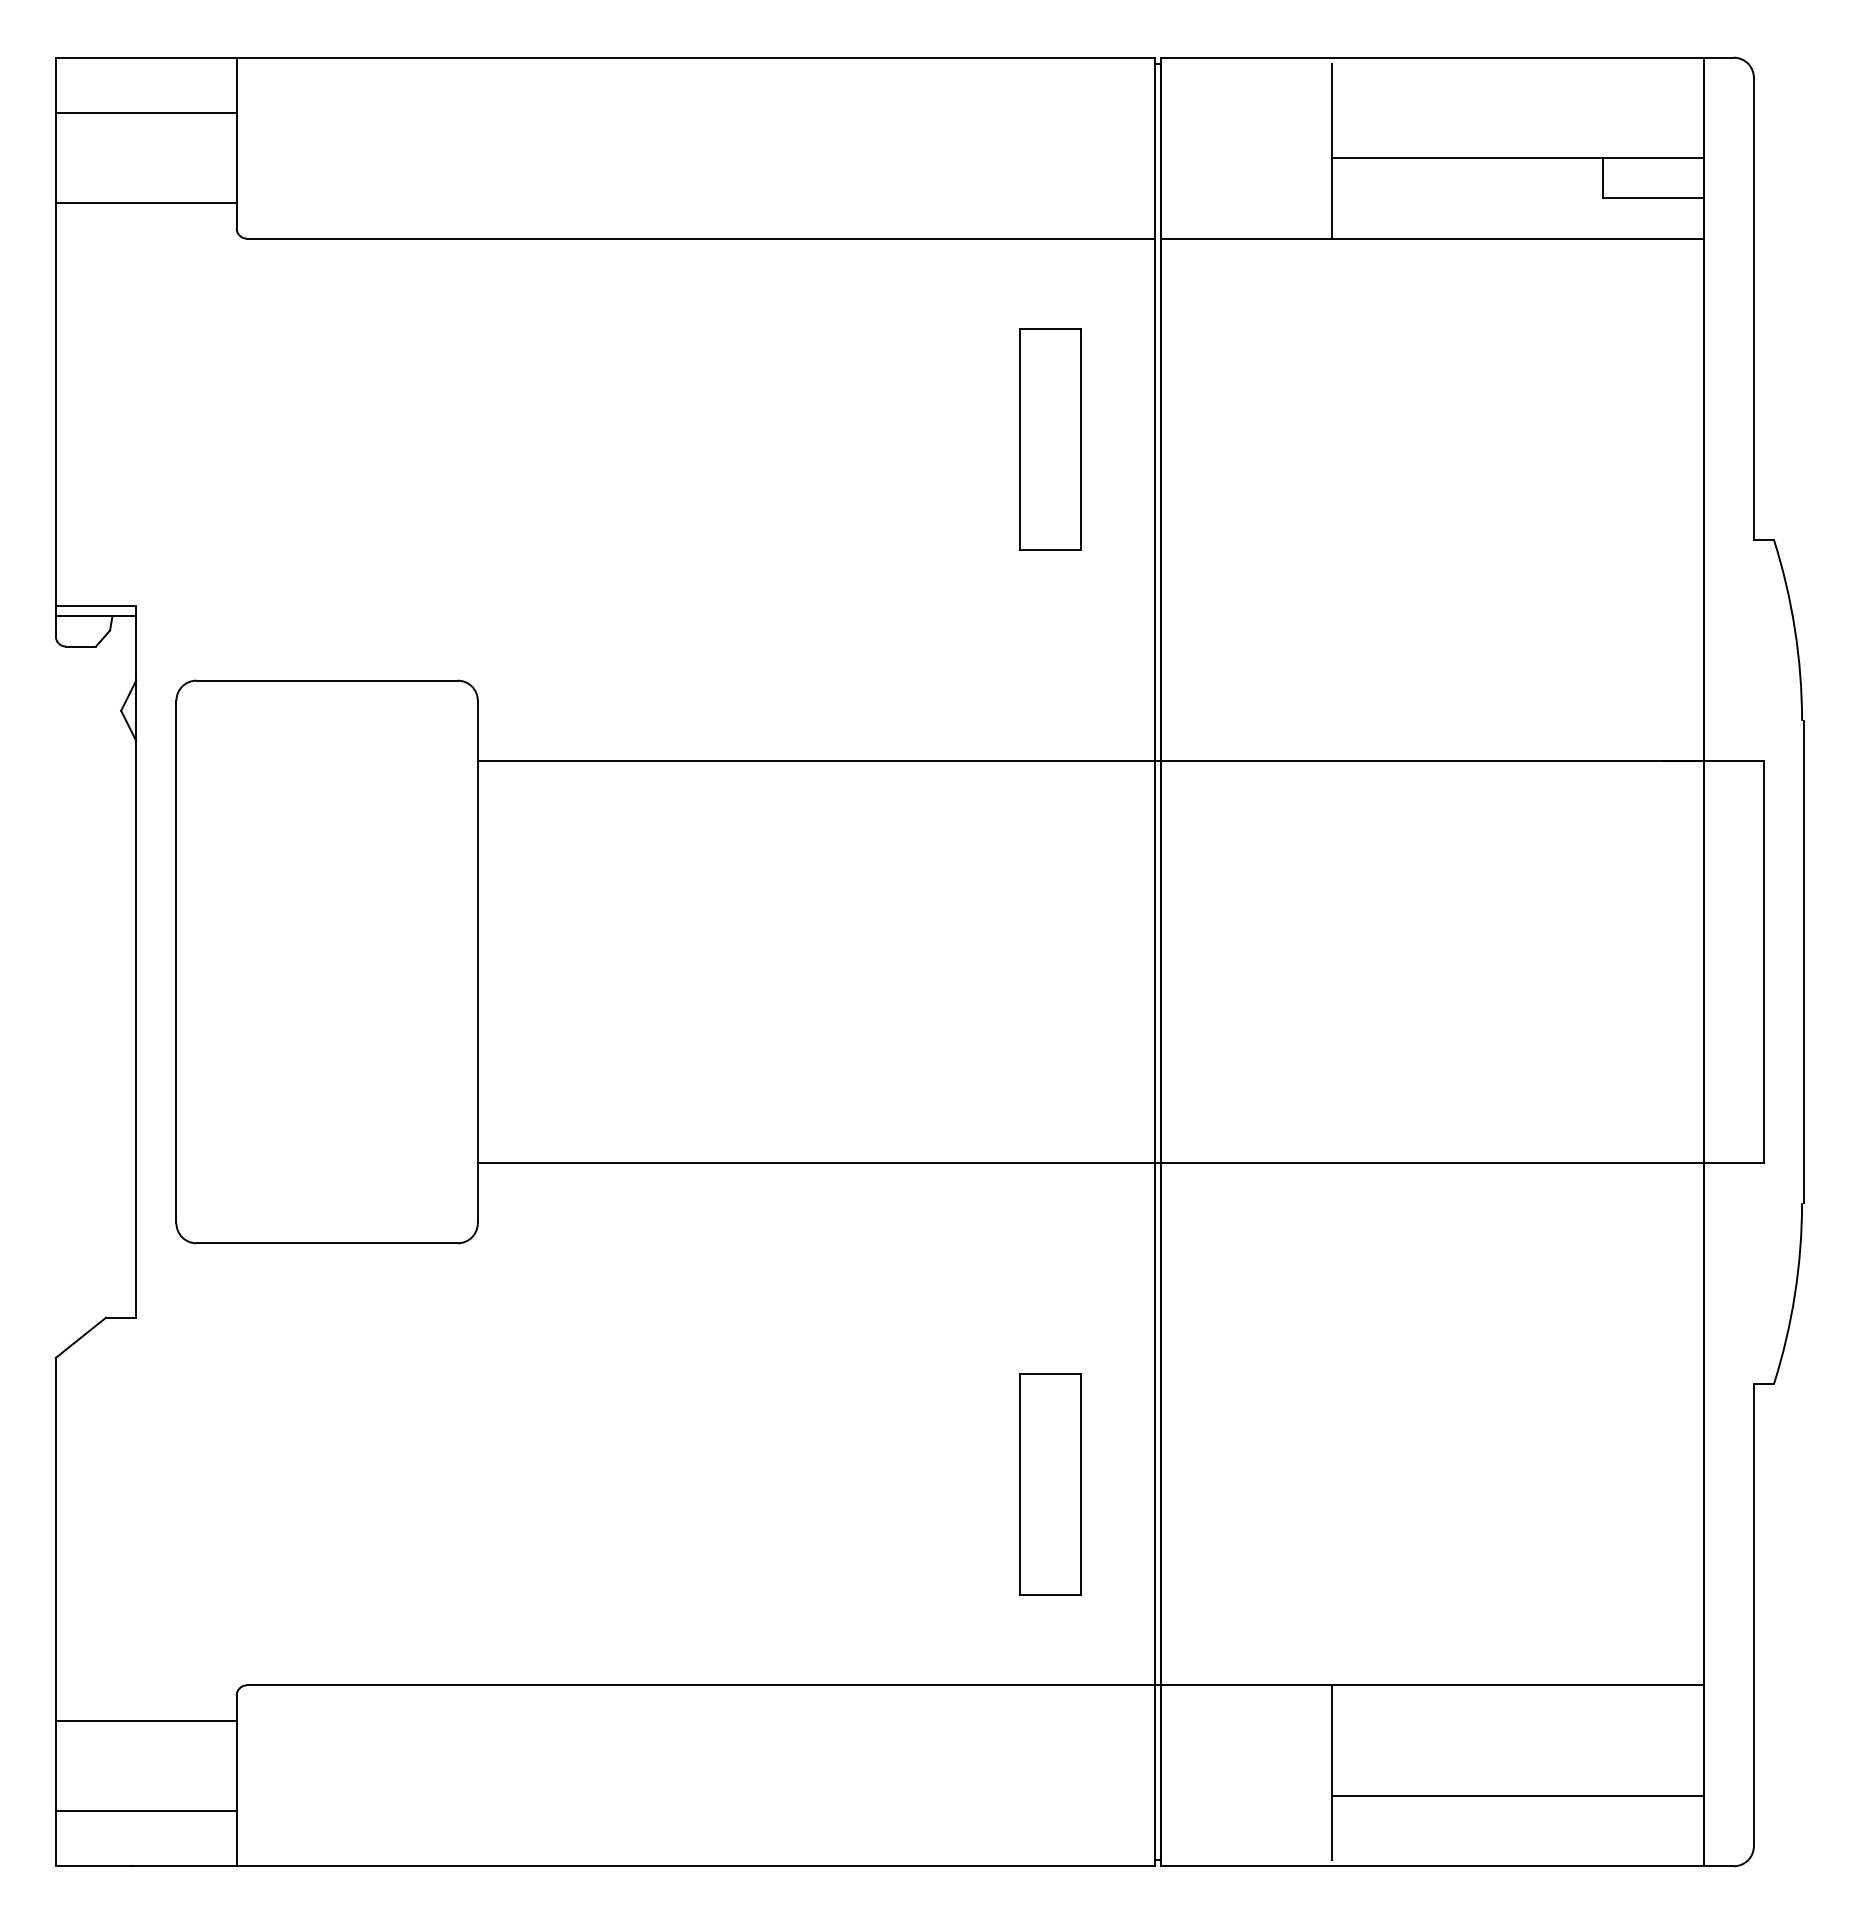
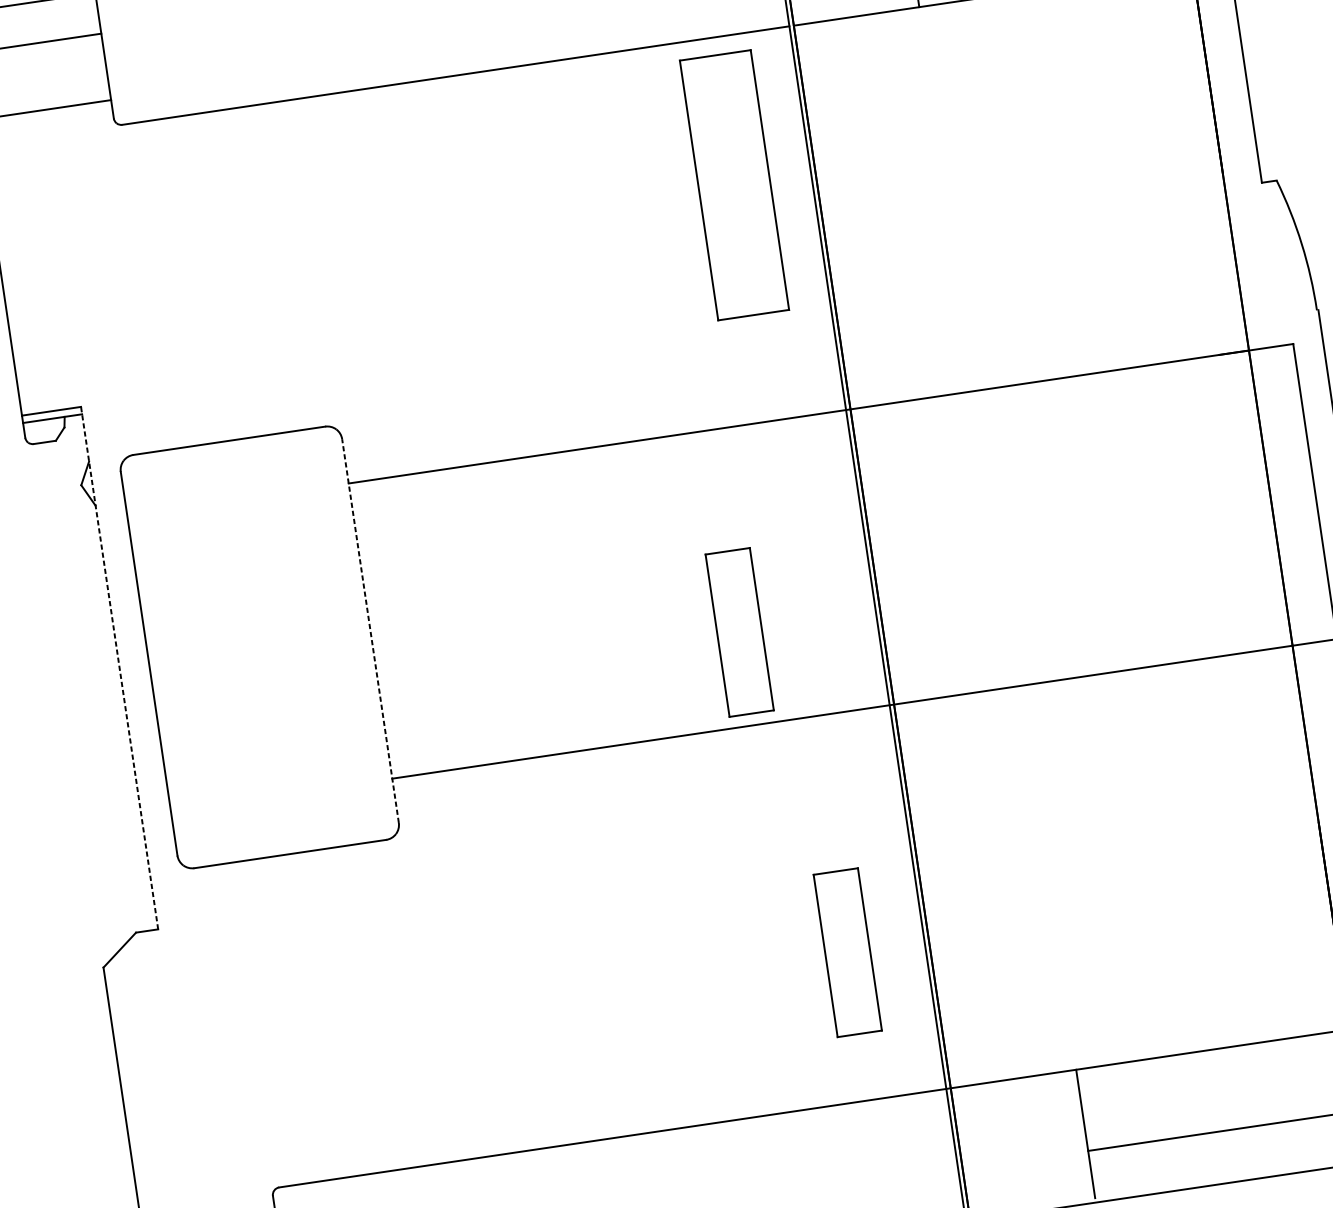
part: (1050, 439) -> (734, 185), size x1.6
line: (477, 961) -> (370, 630), solid -> dashed
line: (136, 962) -> (119, 668), solid -> dashed
part: (969, 1036) -> (739, 632), added

